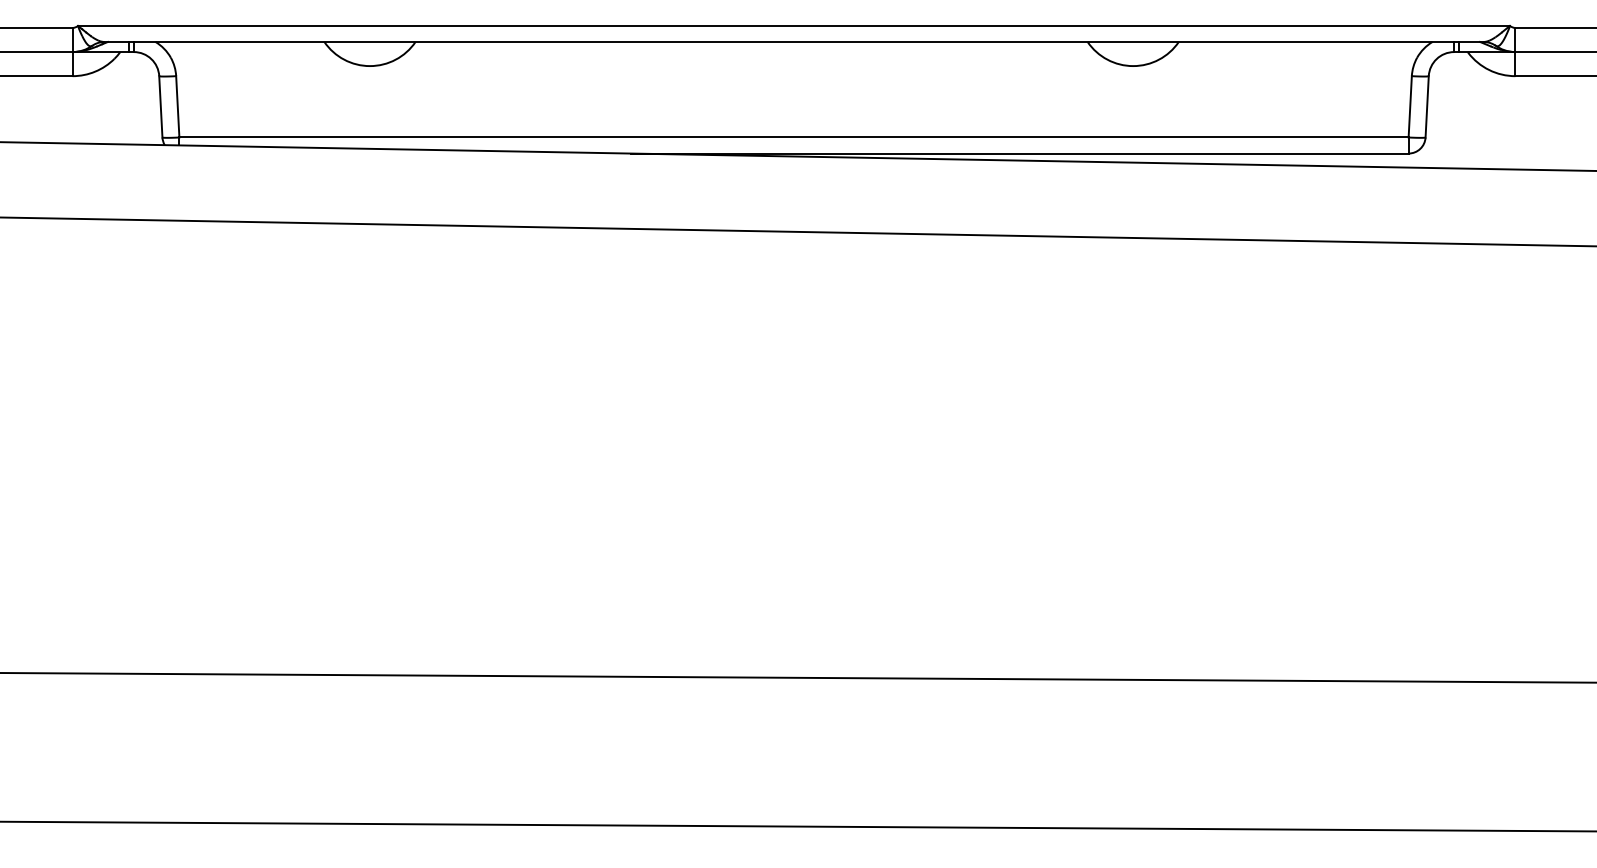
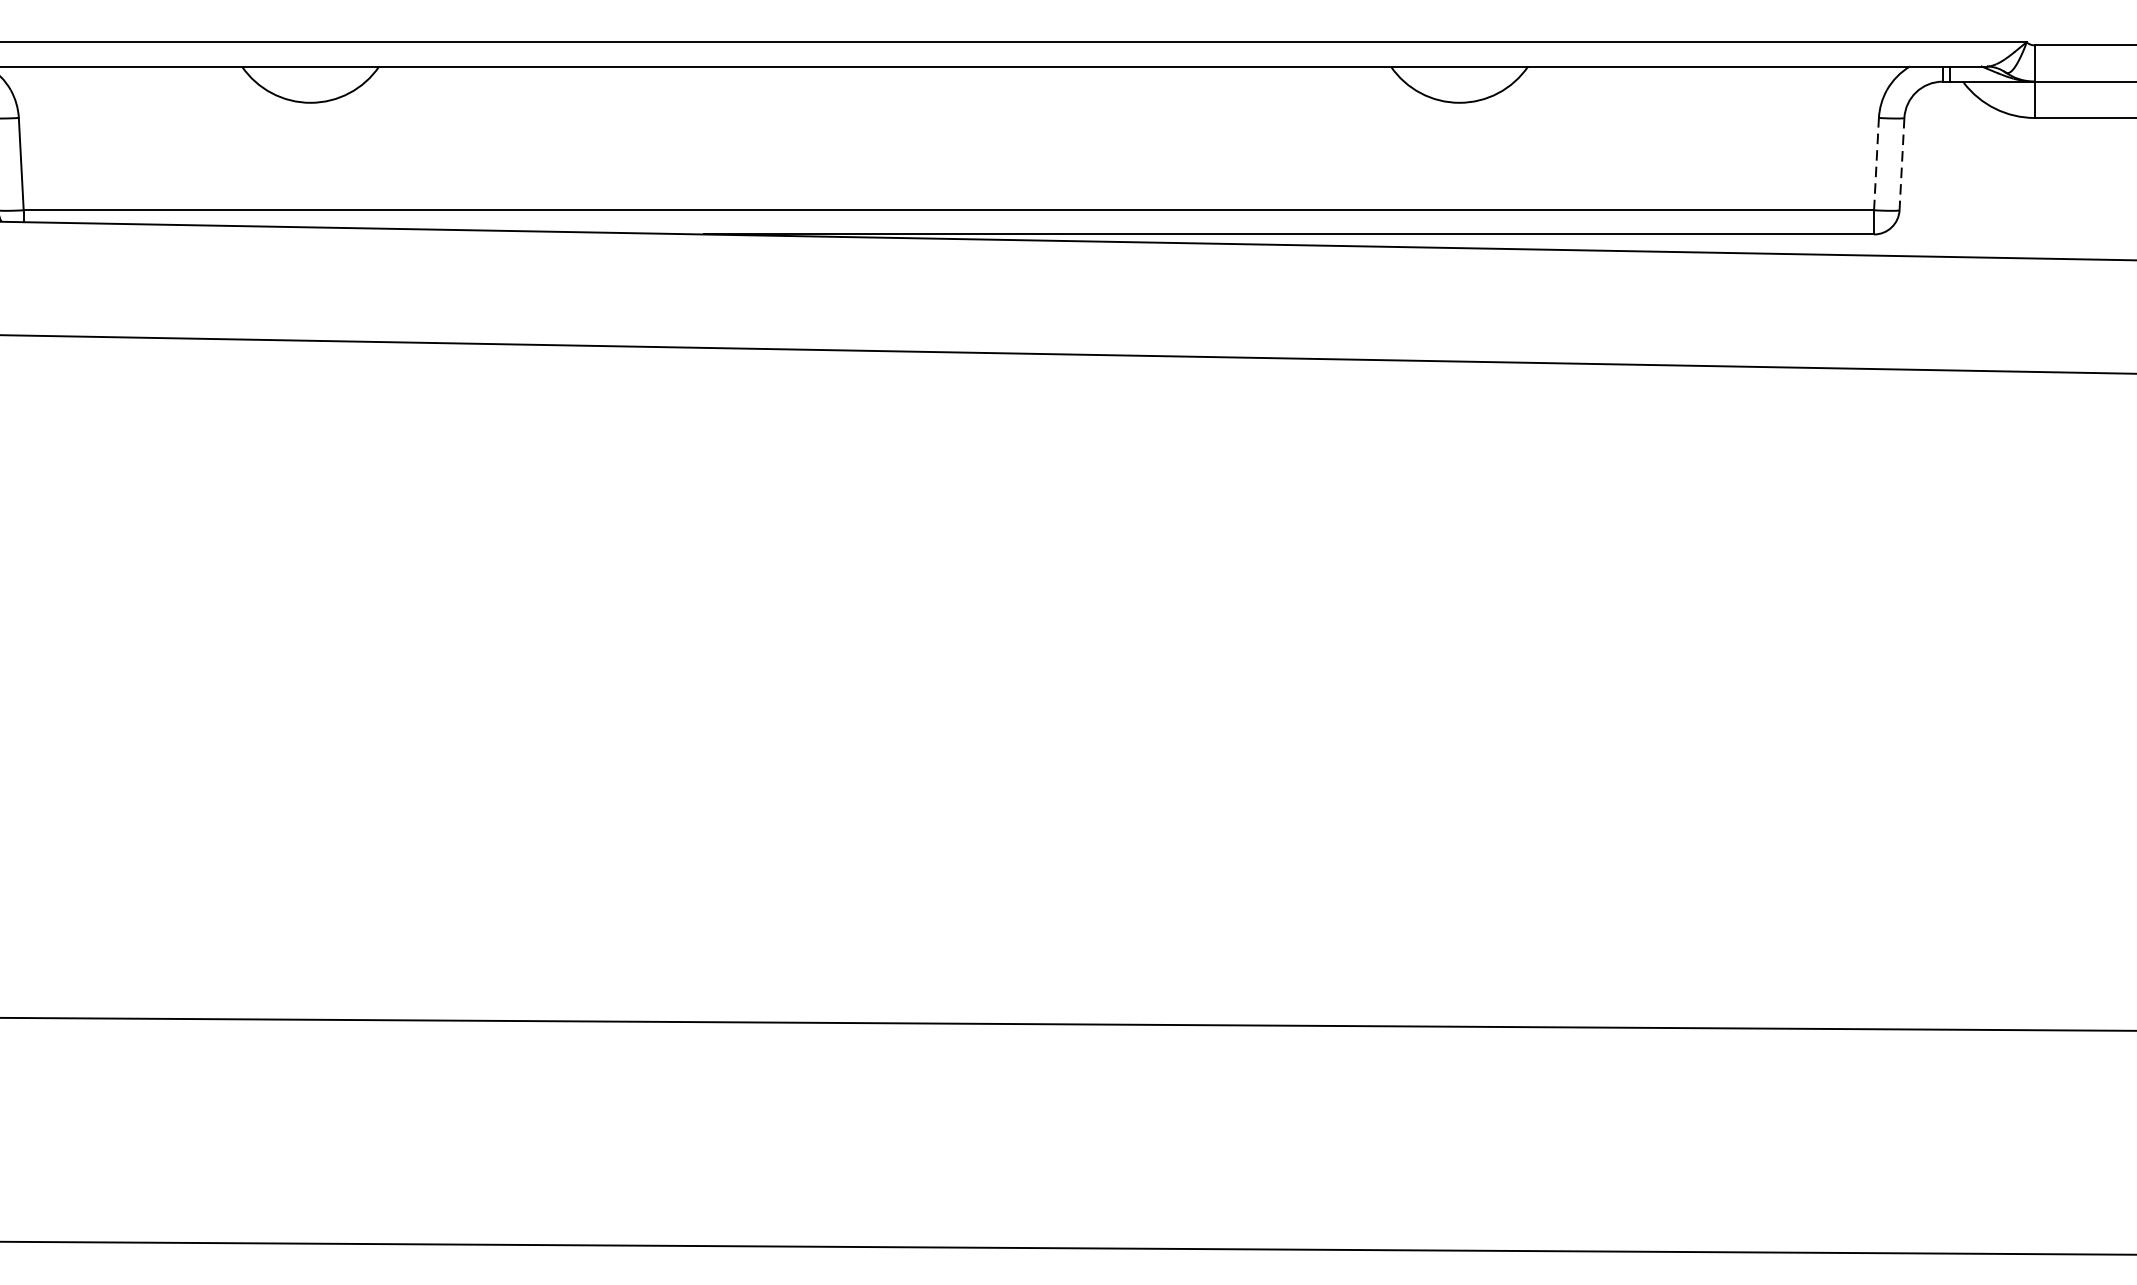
line: (1410, 106) -> (1876, 163), solid -> dashed
line: (1427, 106) -> (1902, 163), solid -> dashed

